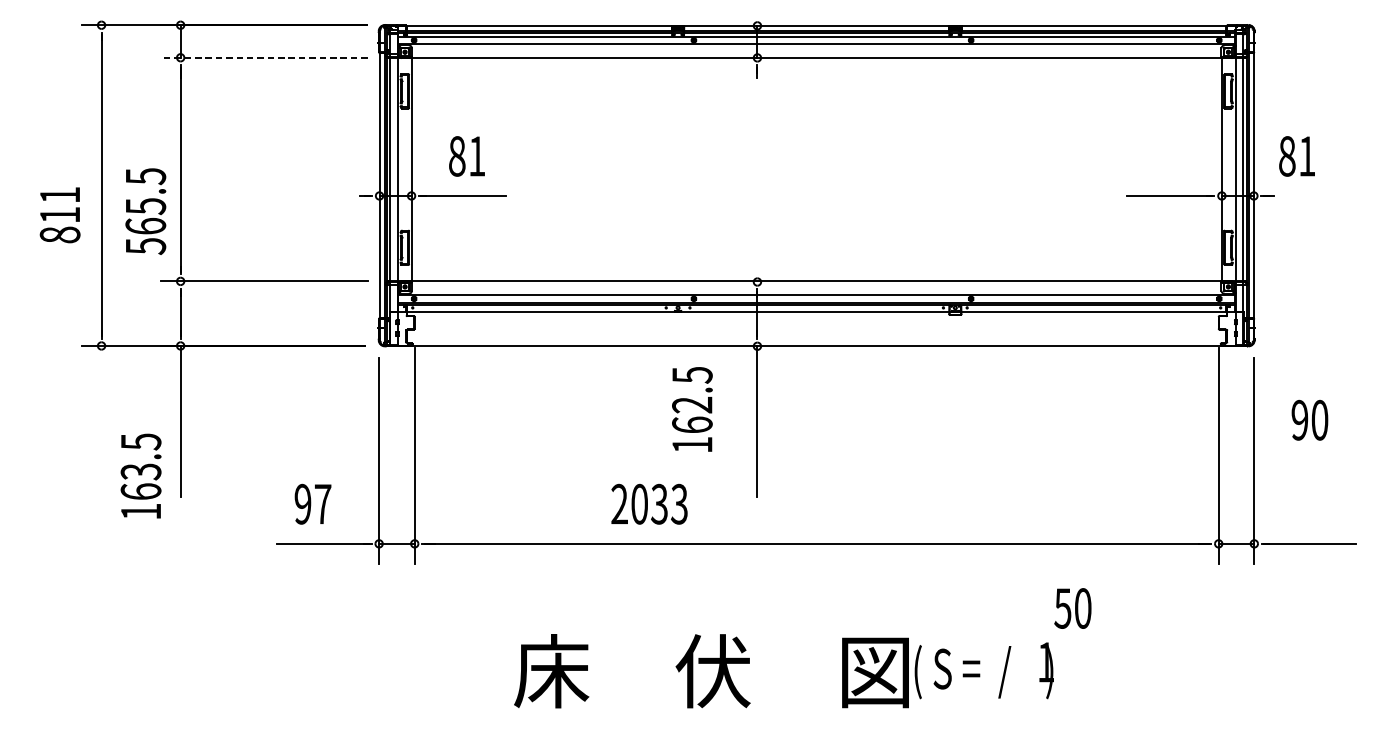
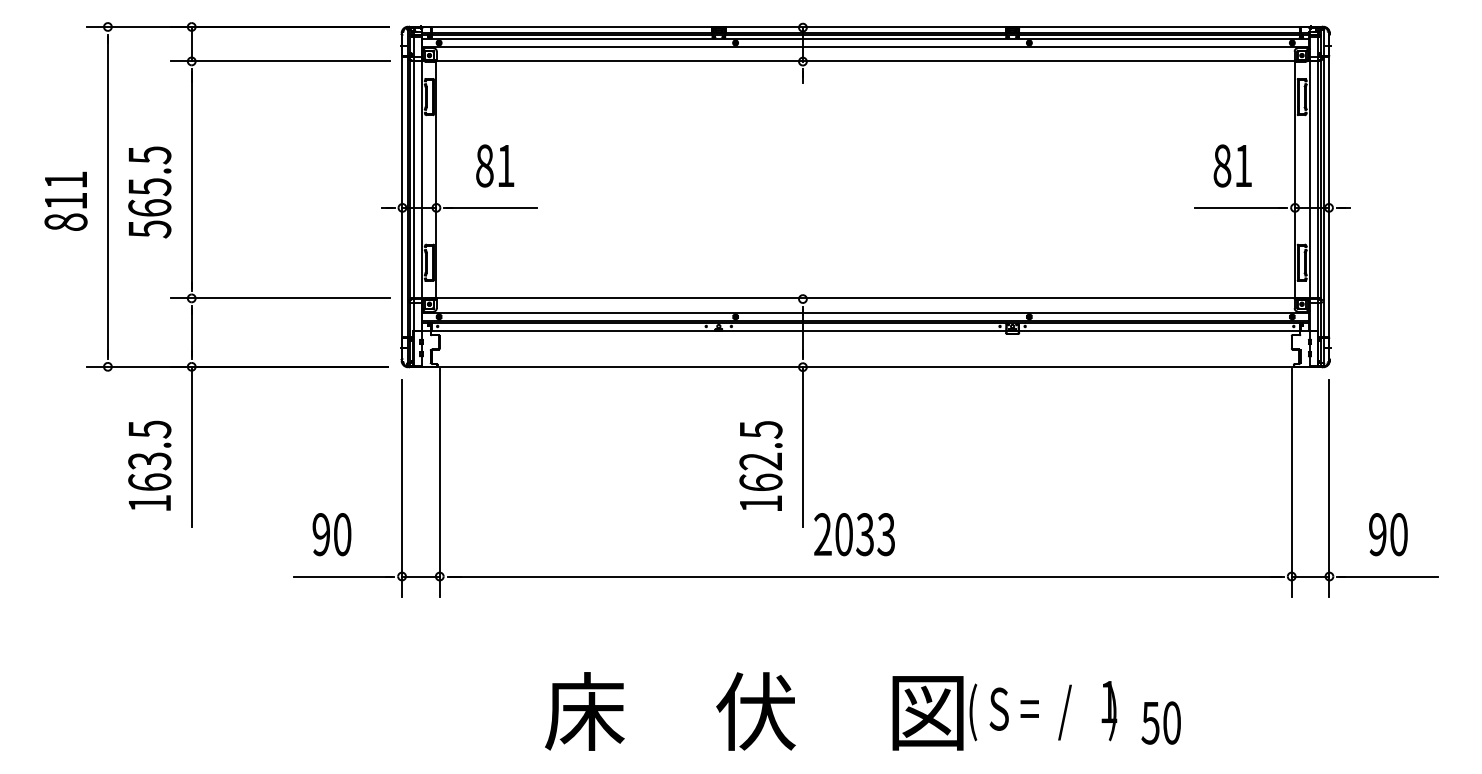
line: (264, 57) -> (280, 61), dashed -> solid
text: (1296, 155) -> (1232, 165), moved
text: (145, 211) -> (149, 192), moved
text: (59, 214) -> (65, 200), moved
text: (691, 408) -> (760, 465), moved
text: (1310, 420) -> (1388, 534), moved
text: (140, 475) -> (149, 465), moved
text: (322, 504) -> (342, 534), 97 -> 90
text: (649, 504) -> (854, 534), moved
text: (1072, 608) -> (1160, 722), moved

